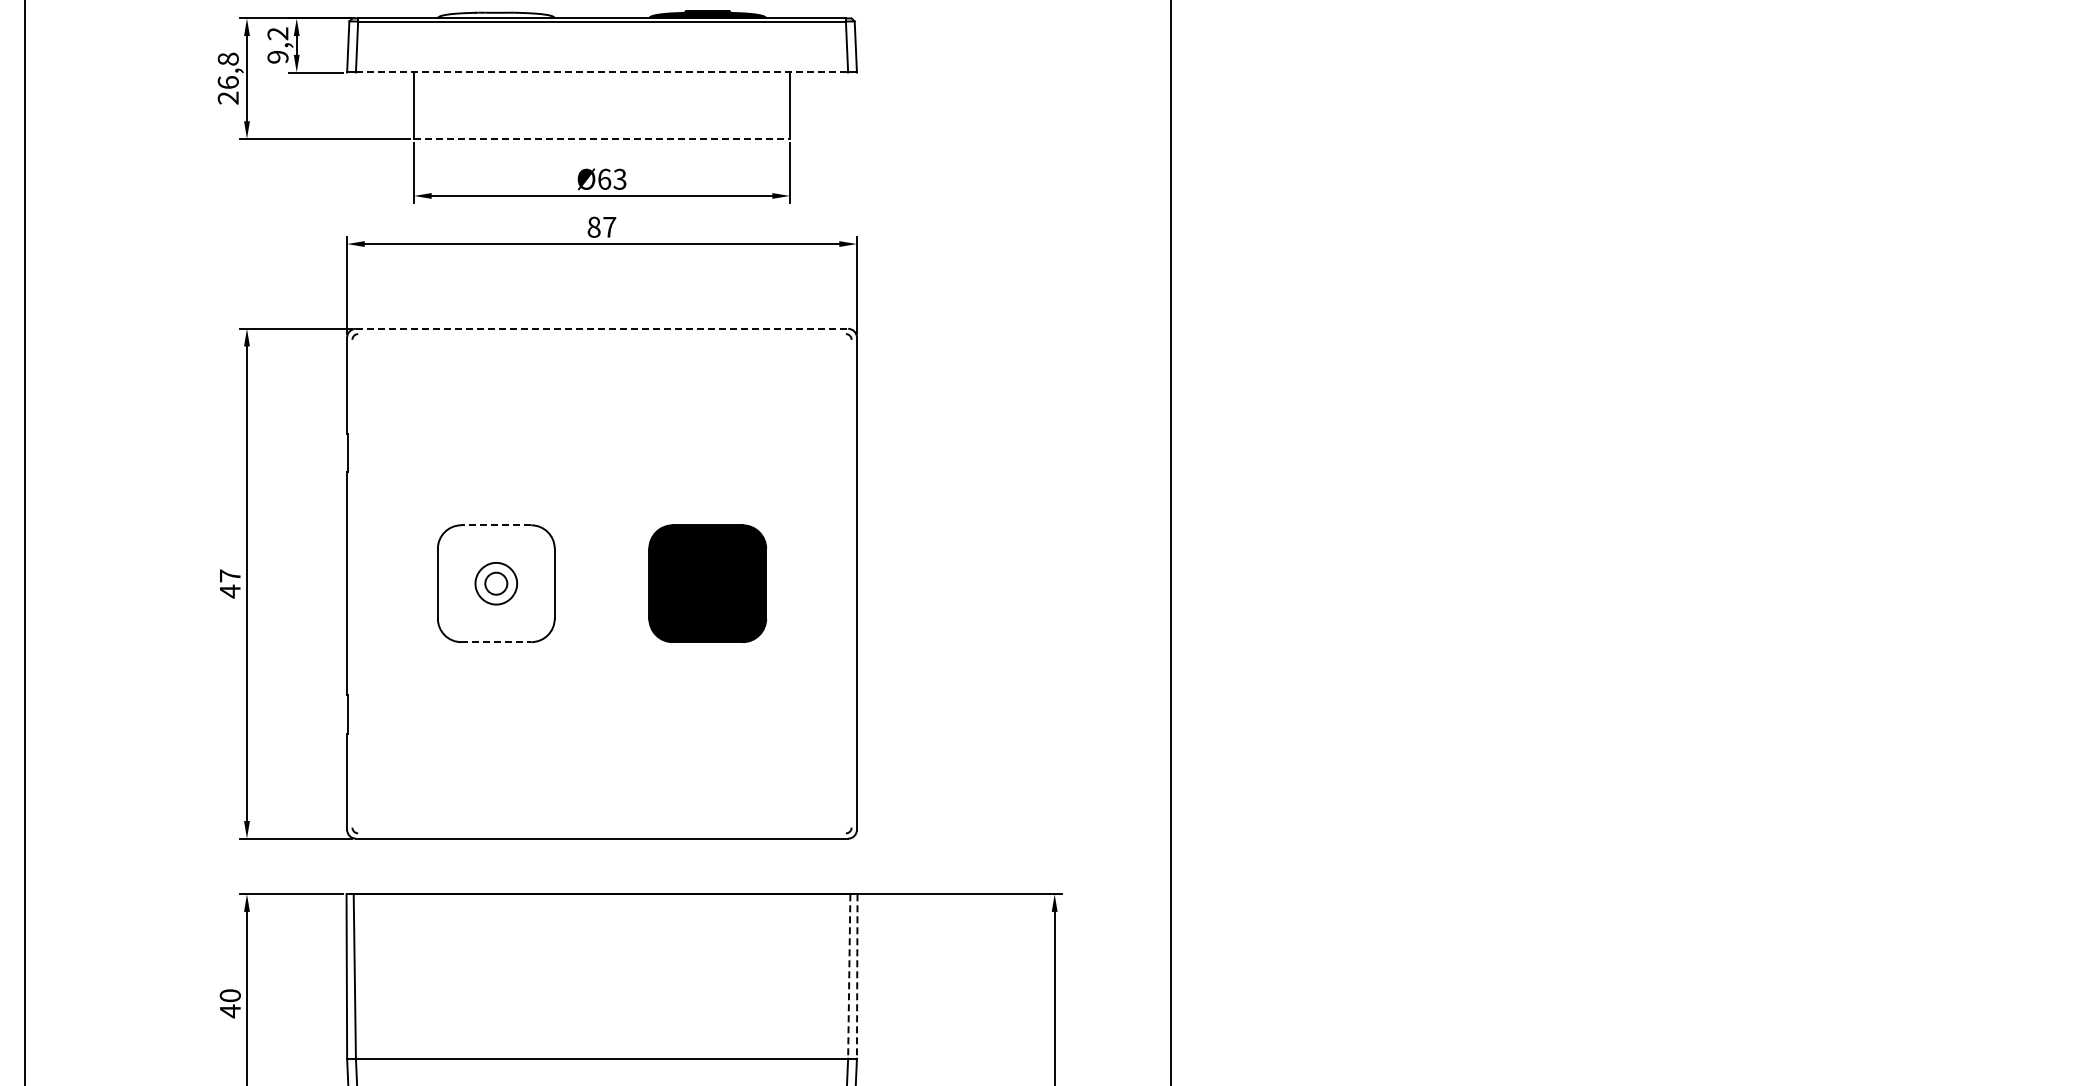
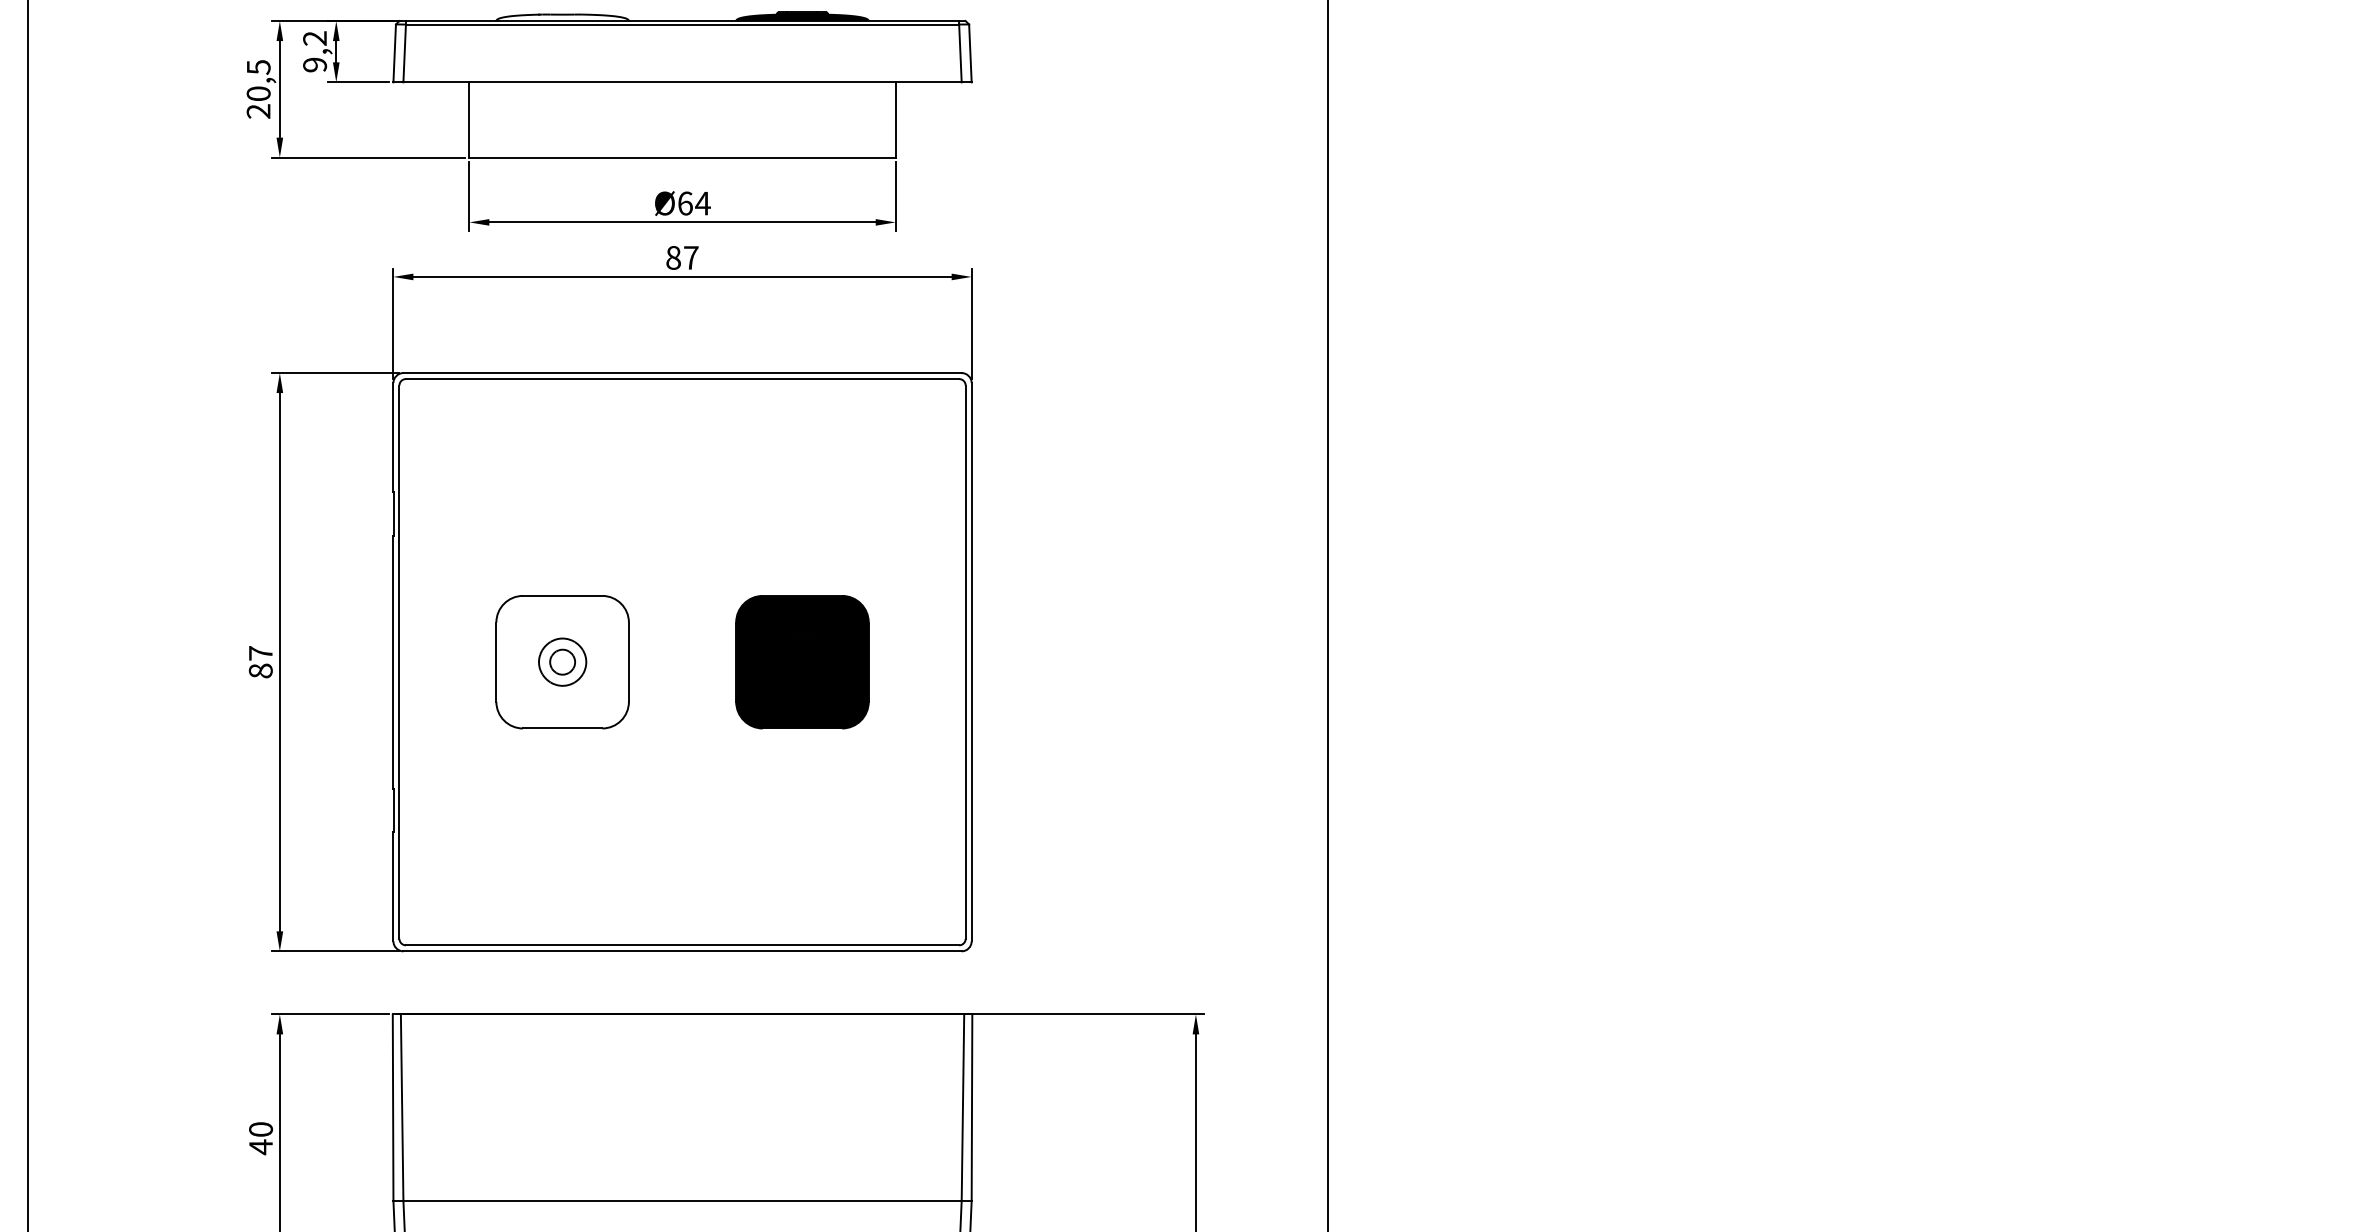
text: (227, 70) -> (257, 80), 26,8 -> 20,5
line: (602, 72) -> (683, 82), dashed -> solid
line: (602, 138) -> (683, 157), dashed -> solid
text: (620, 178) -> (703, 202), Ø63 -> Ø64
line: (602, 328) -> (683, 372), dashed -> solid
line: (601, 334) -> (681, 379), added
line: (496, 525) -> (562, 596), dashed -> solid
line: (352, 583) -> (399, 661), added
line: (851, 583) -> (965, 661), added
text: (229, 591) -> (260, 671), 47 -> 87
line: (496, 642) -> (562, 728), dashed -> solid
line: (601, 833) -> (681, 945), added
line: (849, 977) -> (963, 1108), dashed -> solid
line: (857, 977) -> (972, 1108), dashed -> solid

